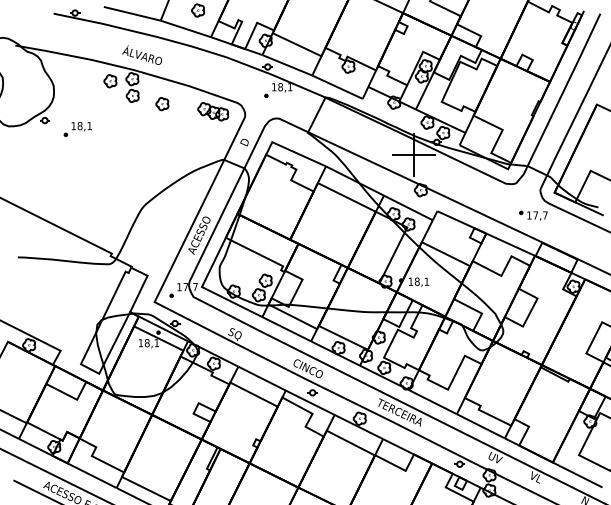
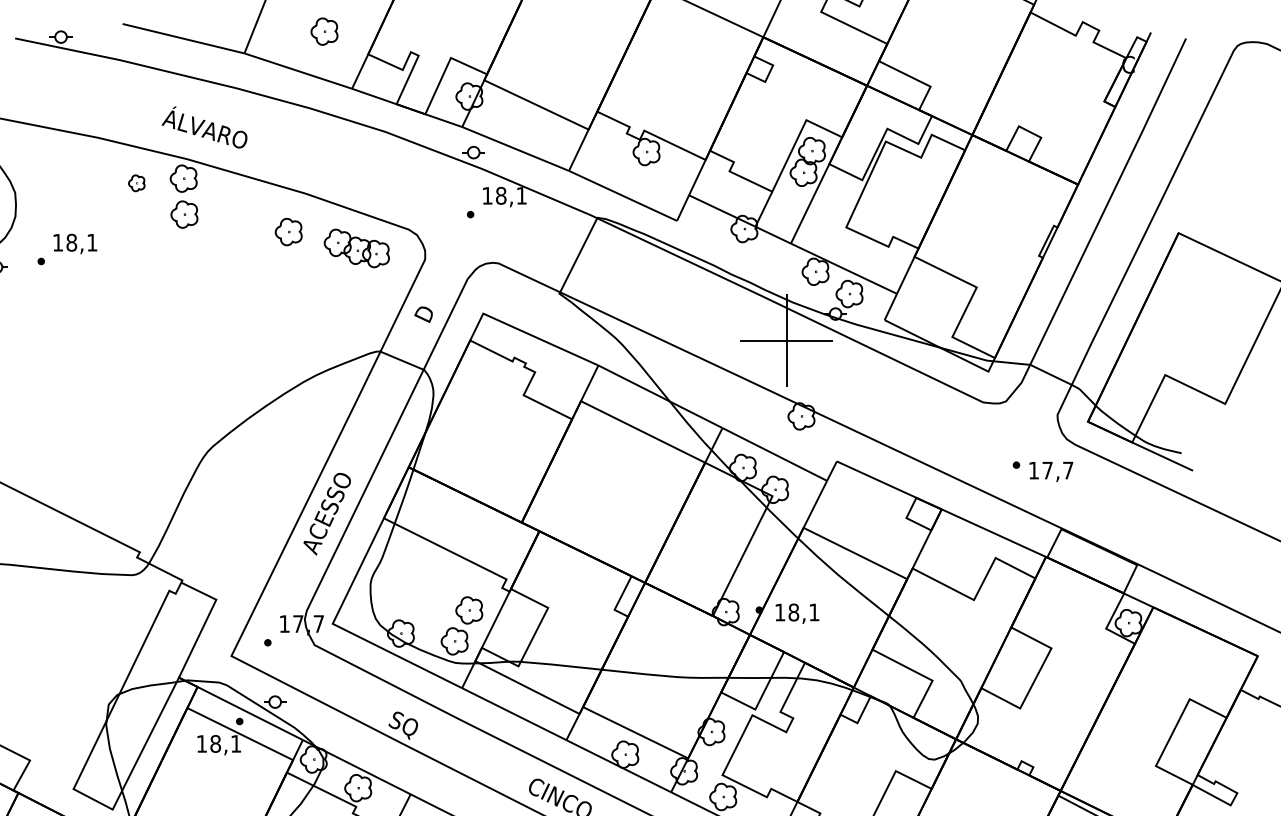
part: (110, 81) -> (136, 183), size x0.6
part: (162, 104) -> (288, 232), moved
part: (77, 129) -> (66, 250), moved

